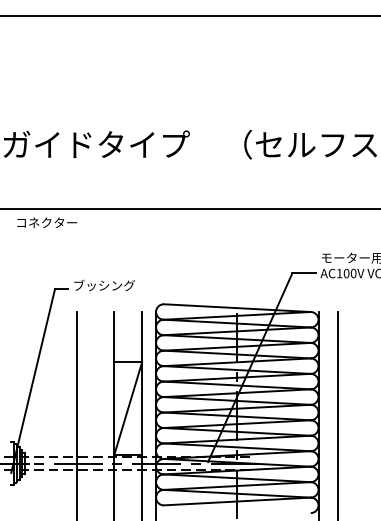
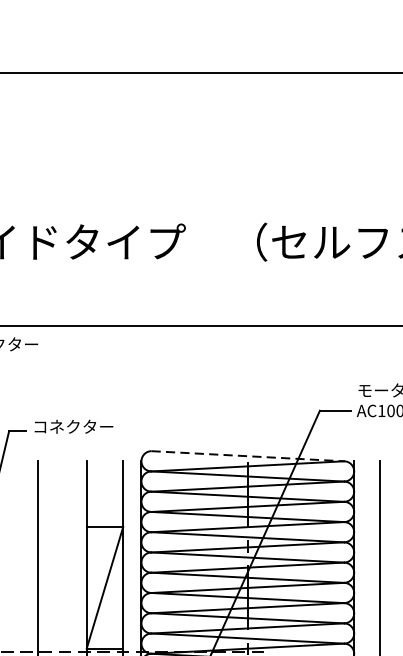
text: (104, 285) -> (73, 426), ブッシング -> コネクター
line: (237, 308) -> (248, 456), solid -> dashed

